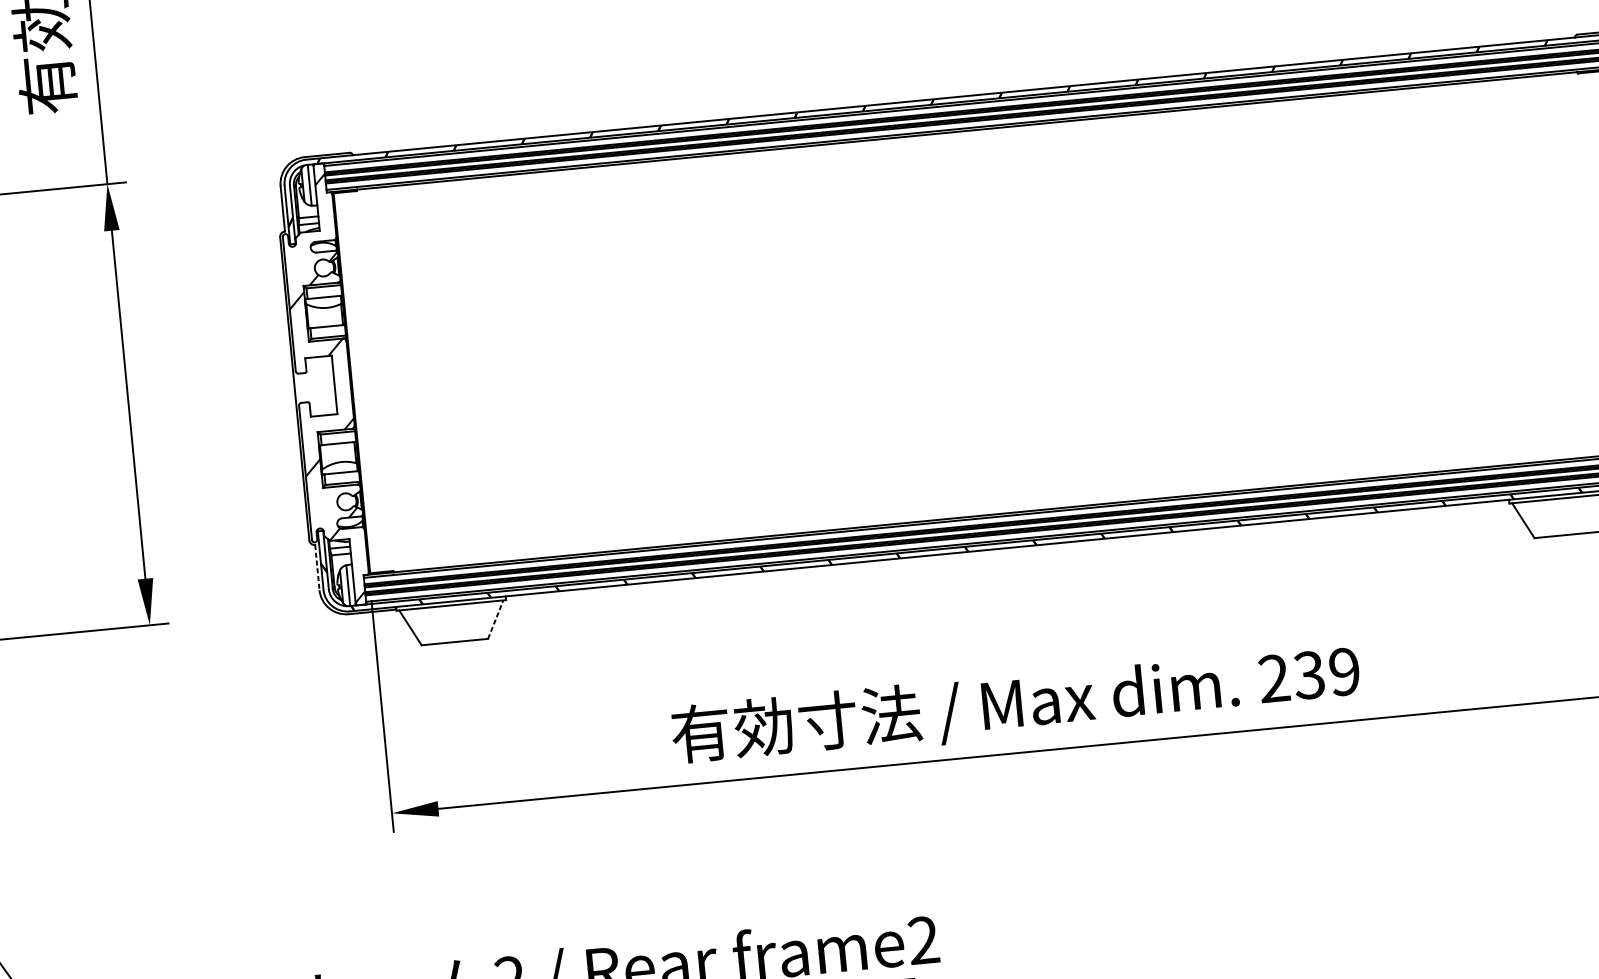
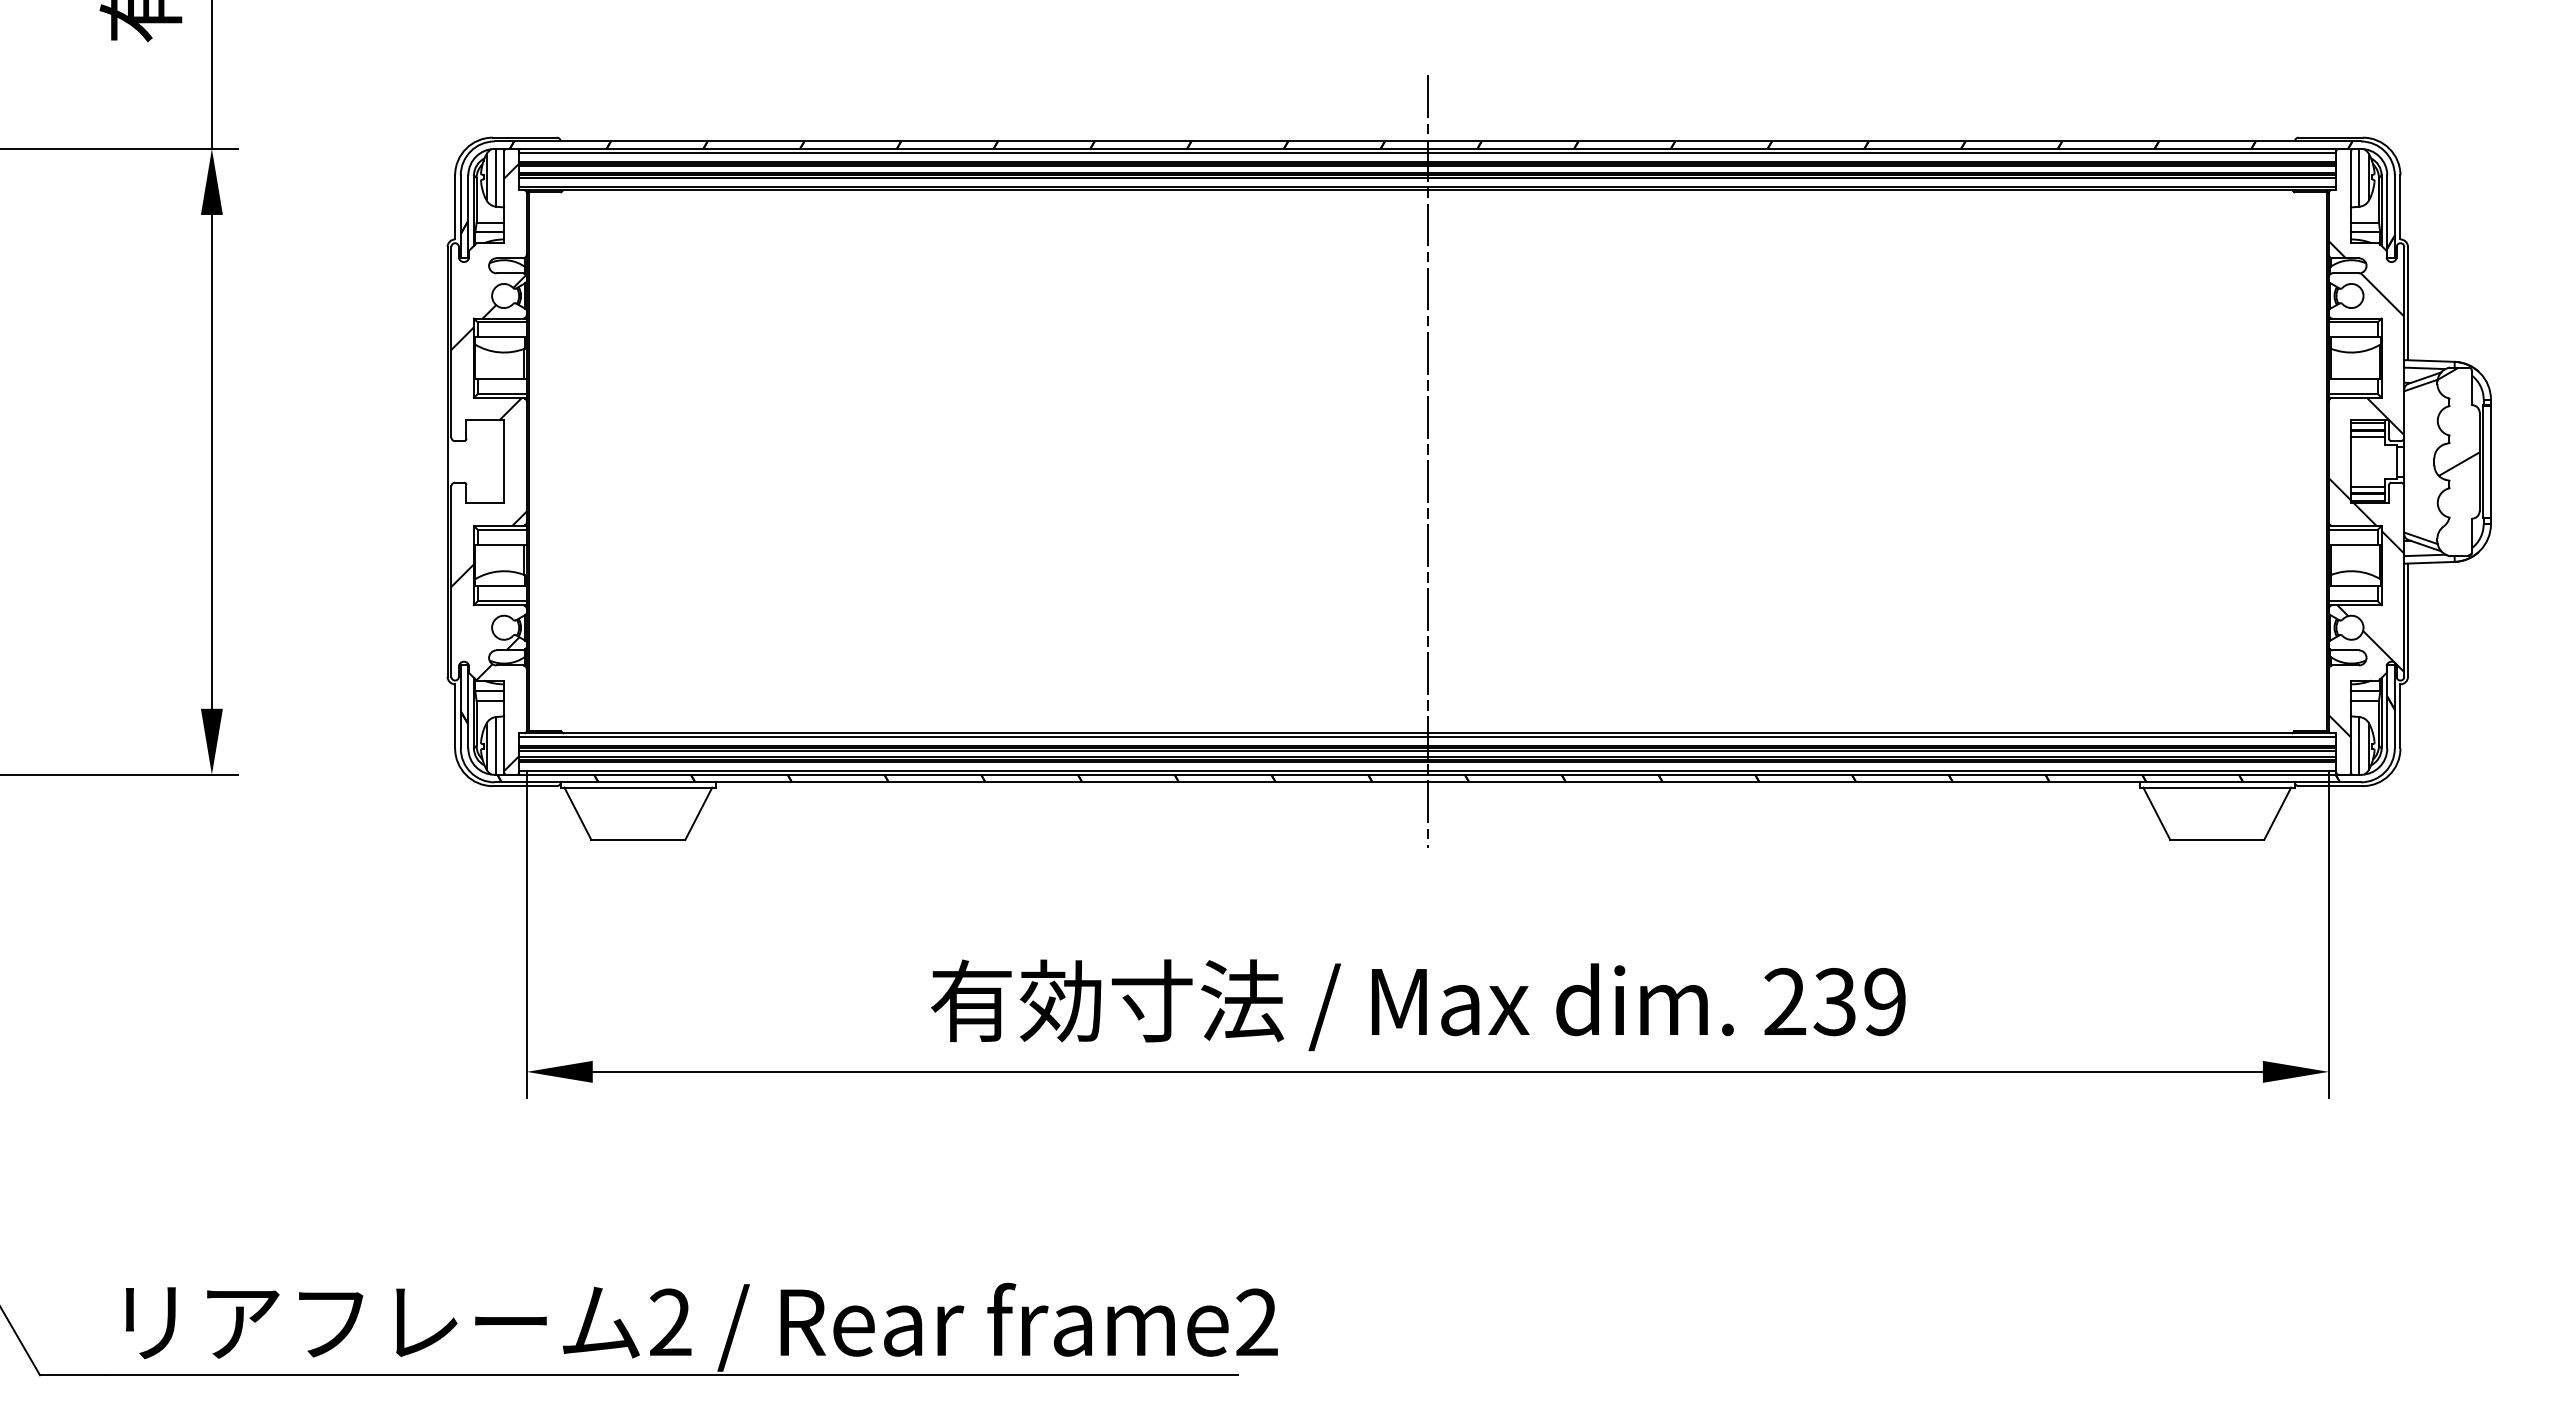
line: (985, 321) -> (1427, 461), added
line: (317, 567) -> (455, 716), dashed -> solid
line: (496, 619) -> (699, 813), dashed -> solid

